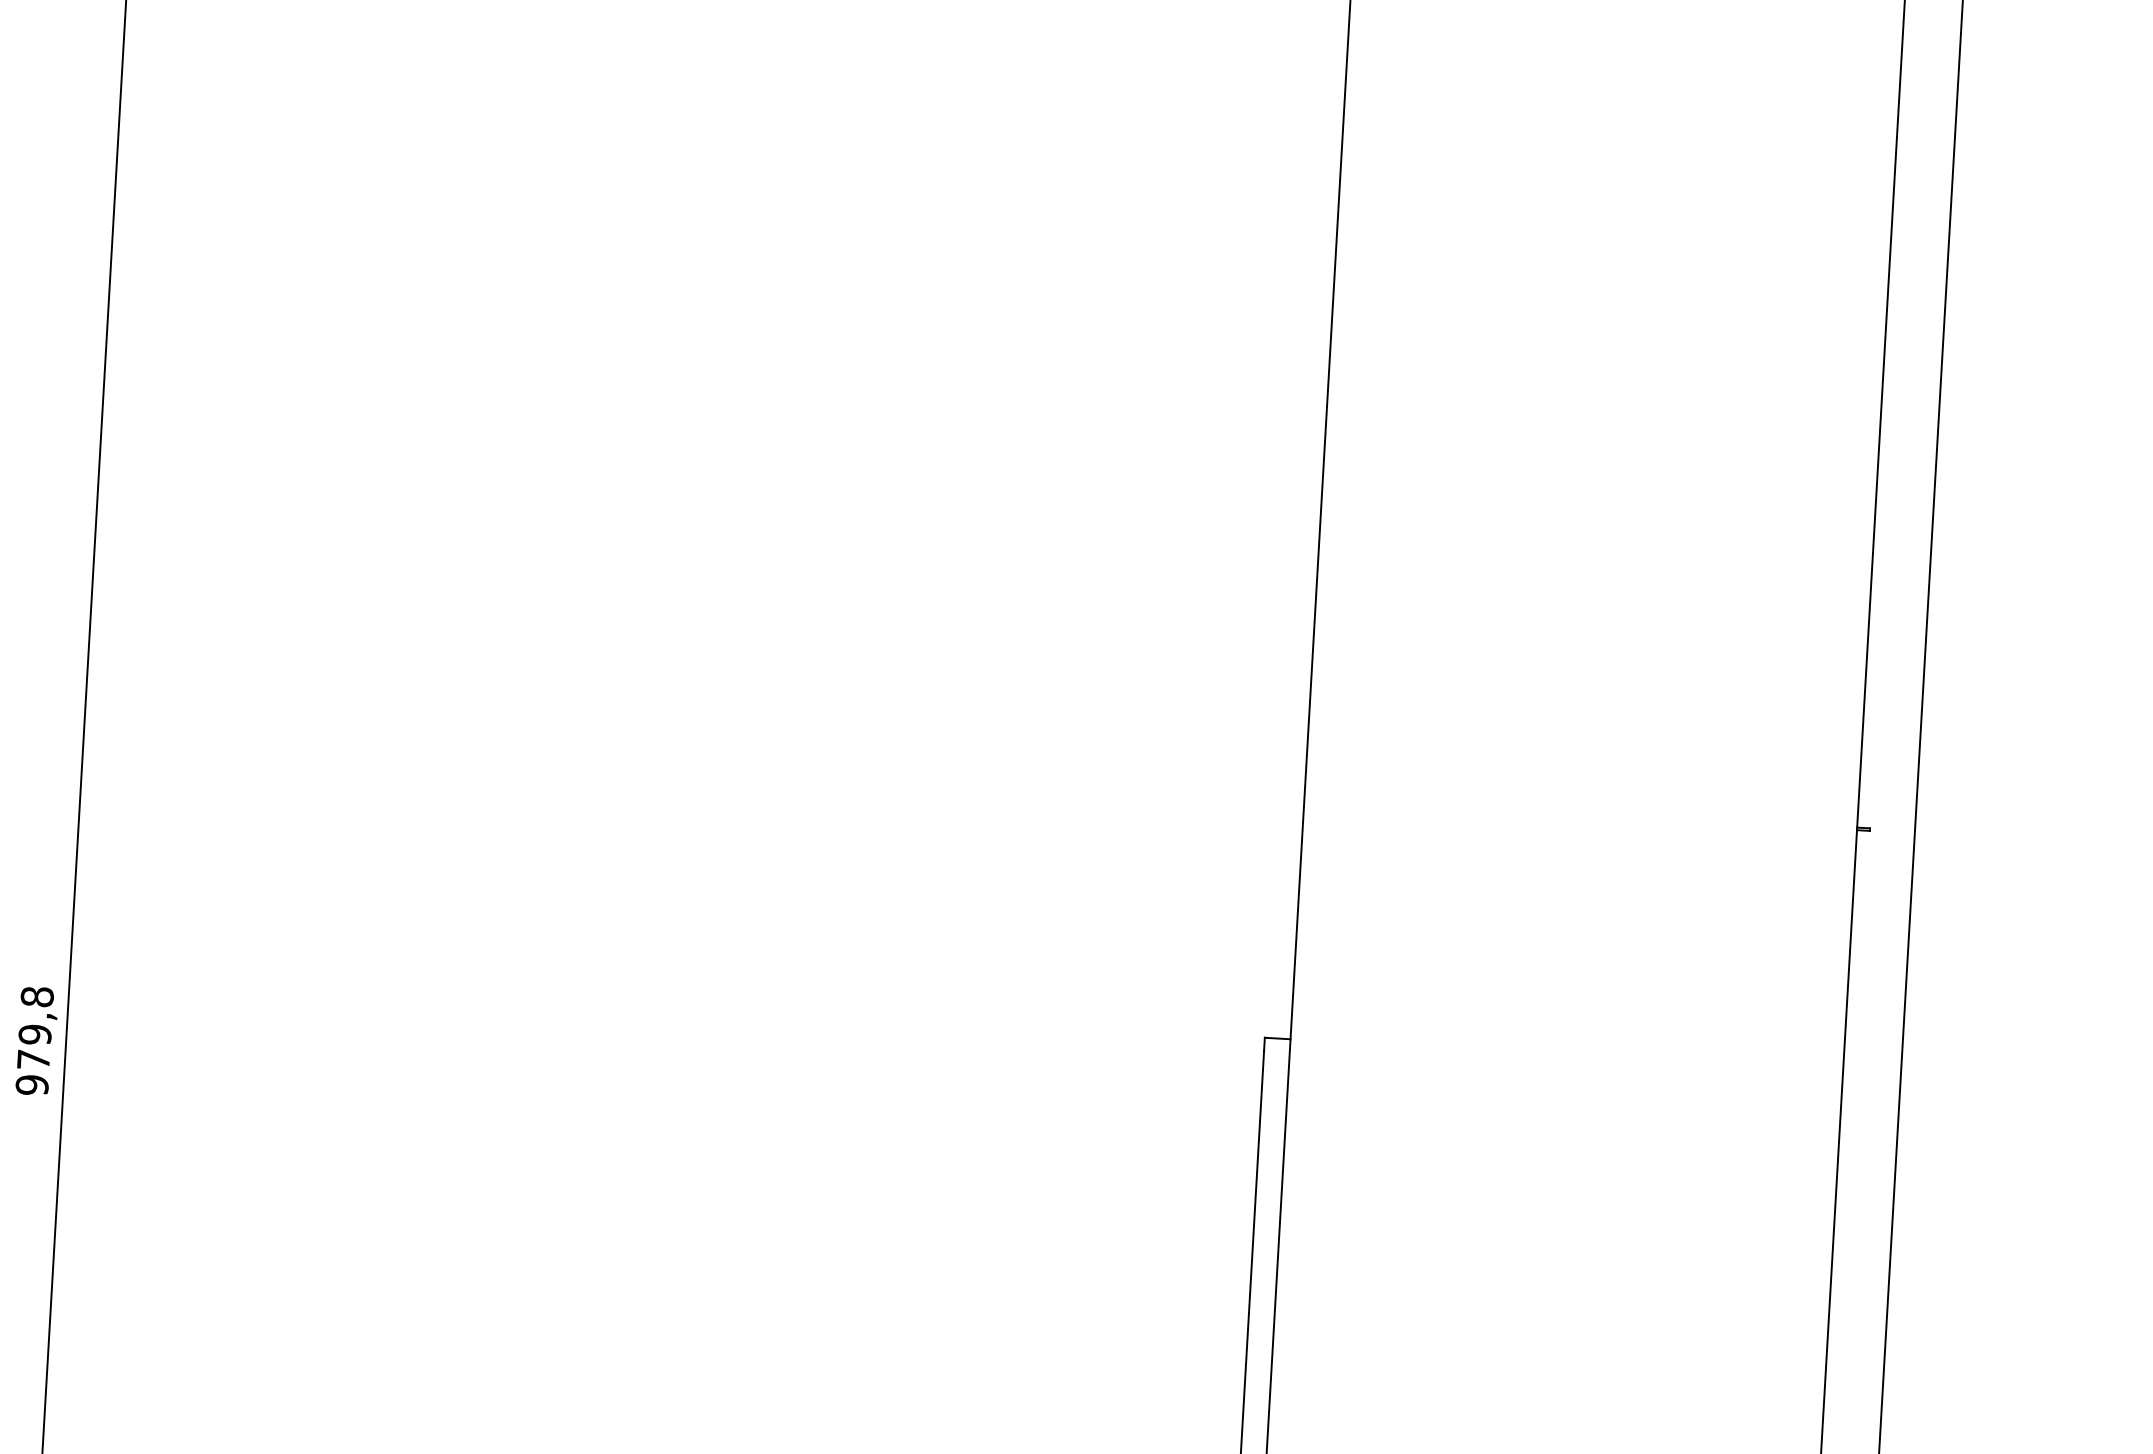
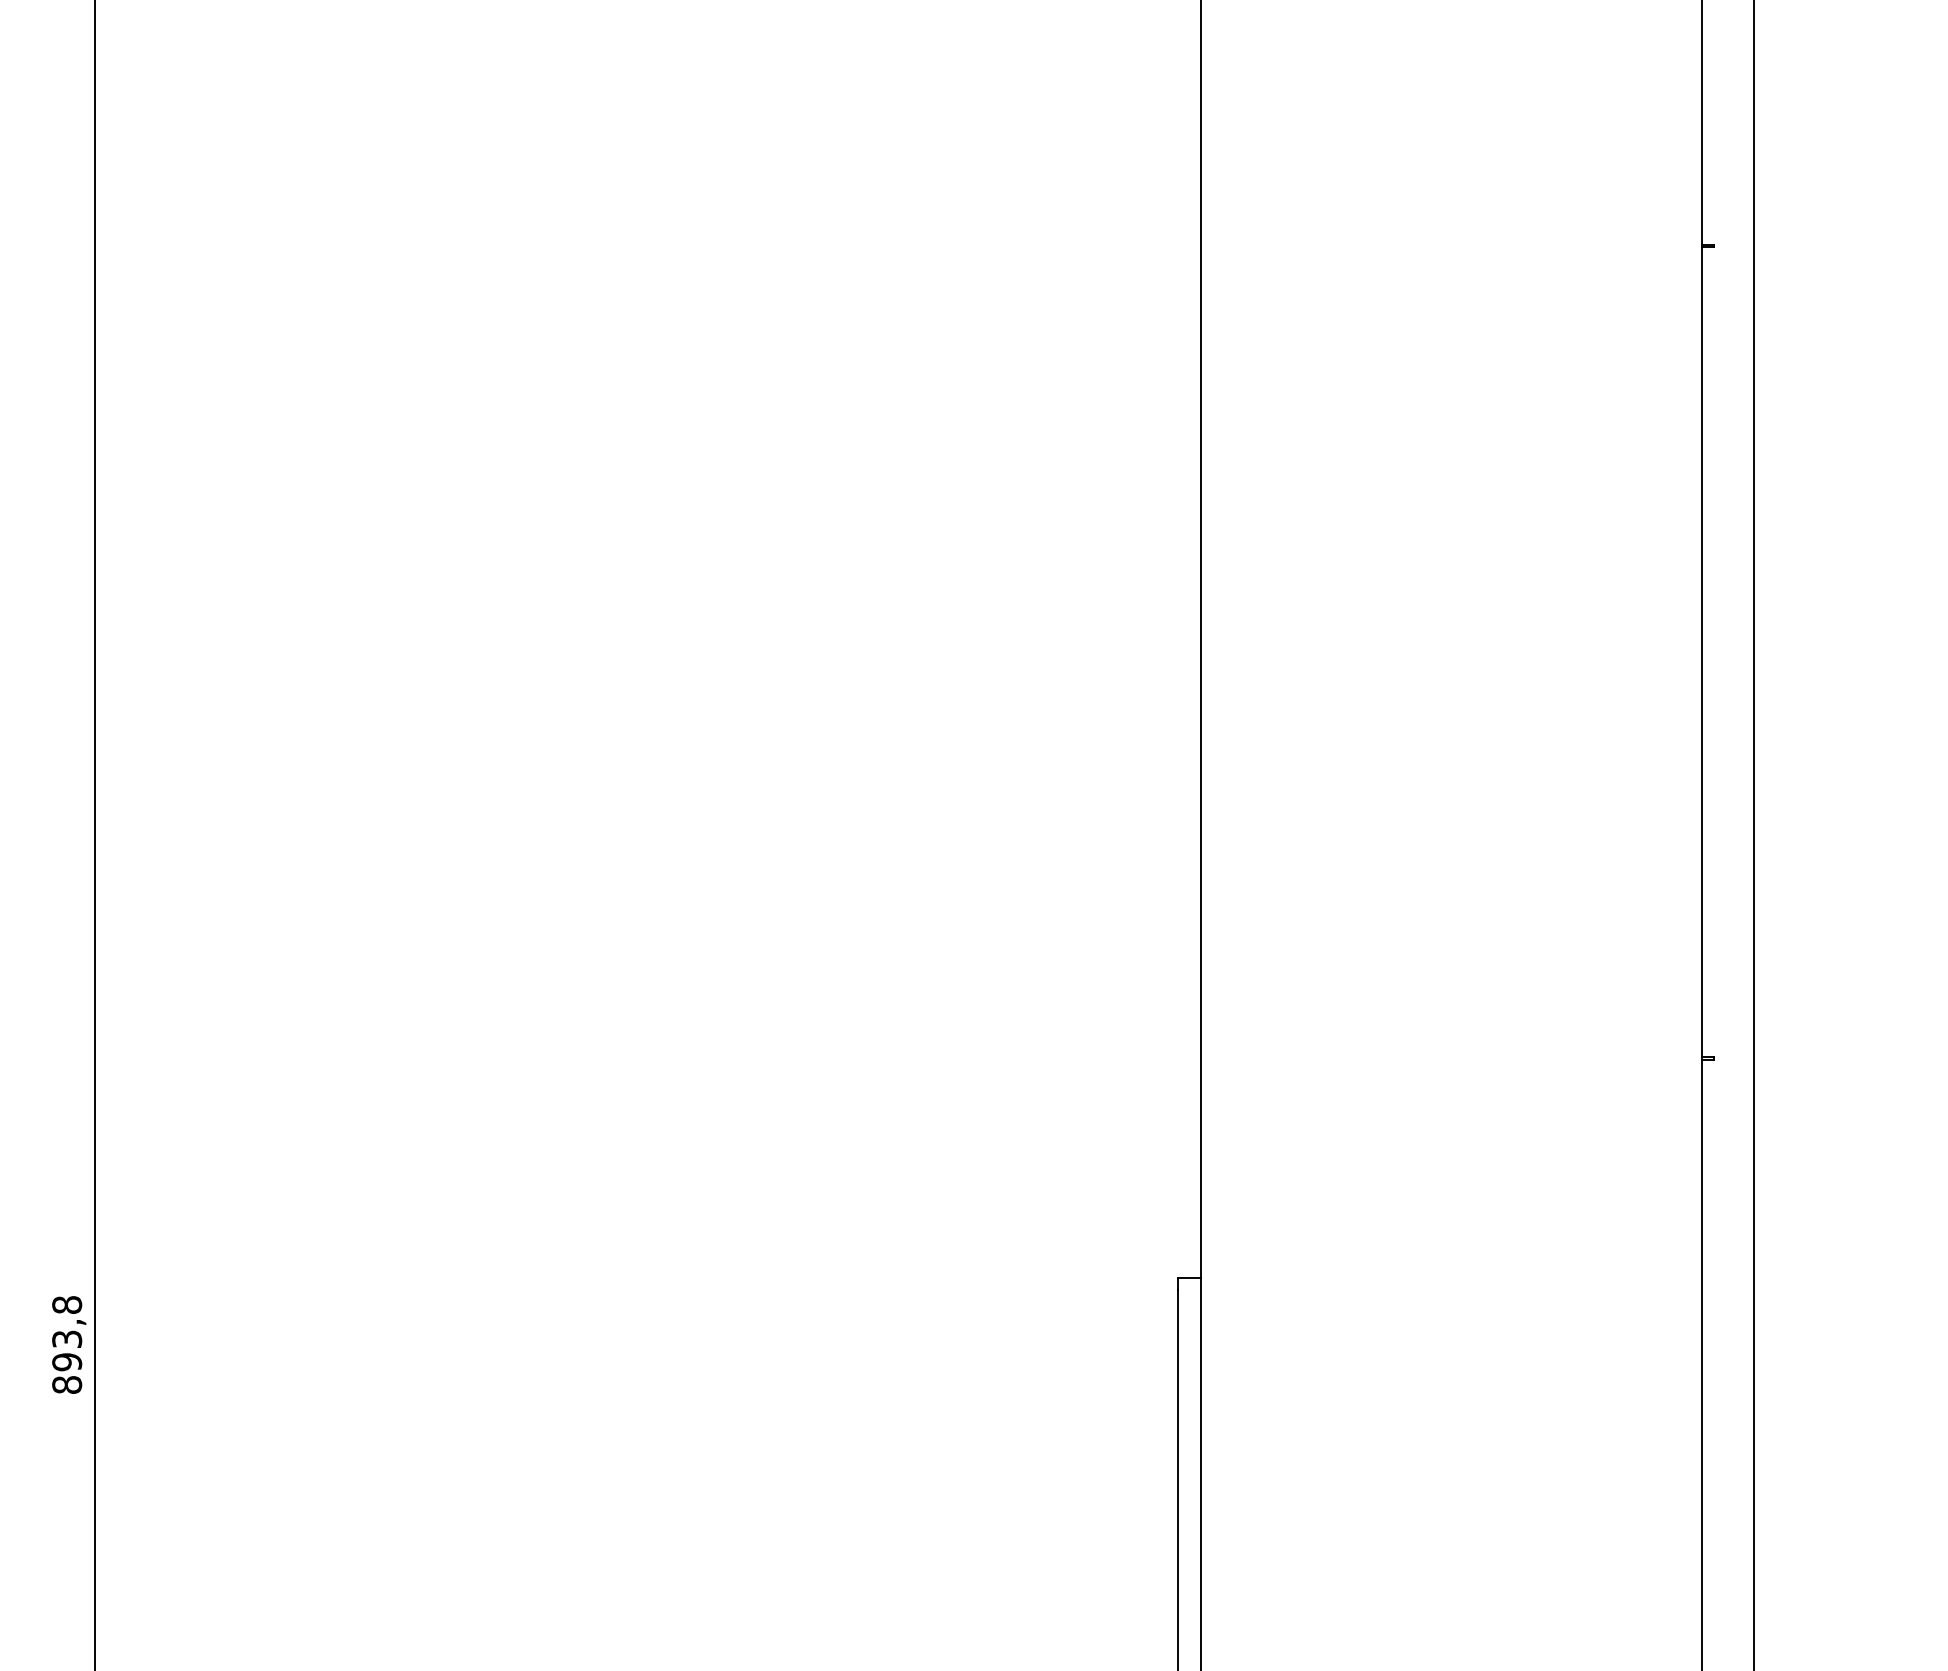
text: (34, 1060) -> (67, 1362), 979,8 -> 893,8

